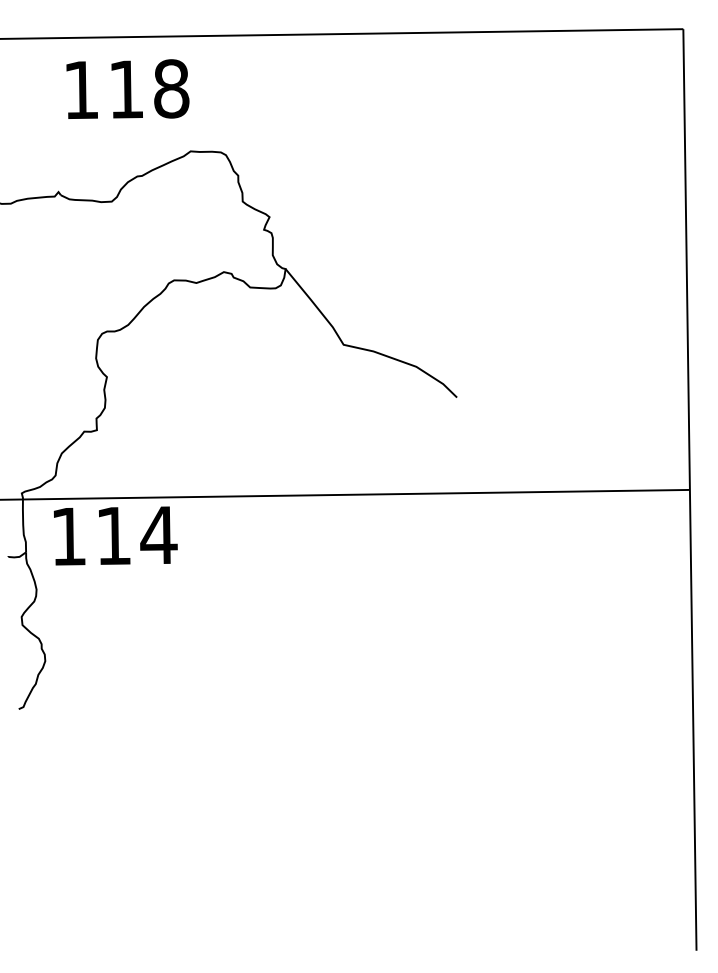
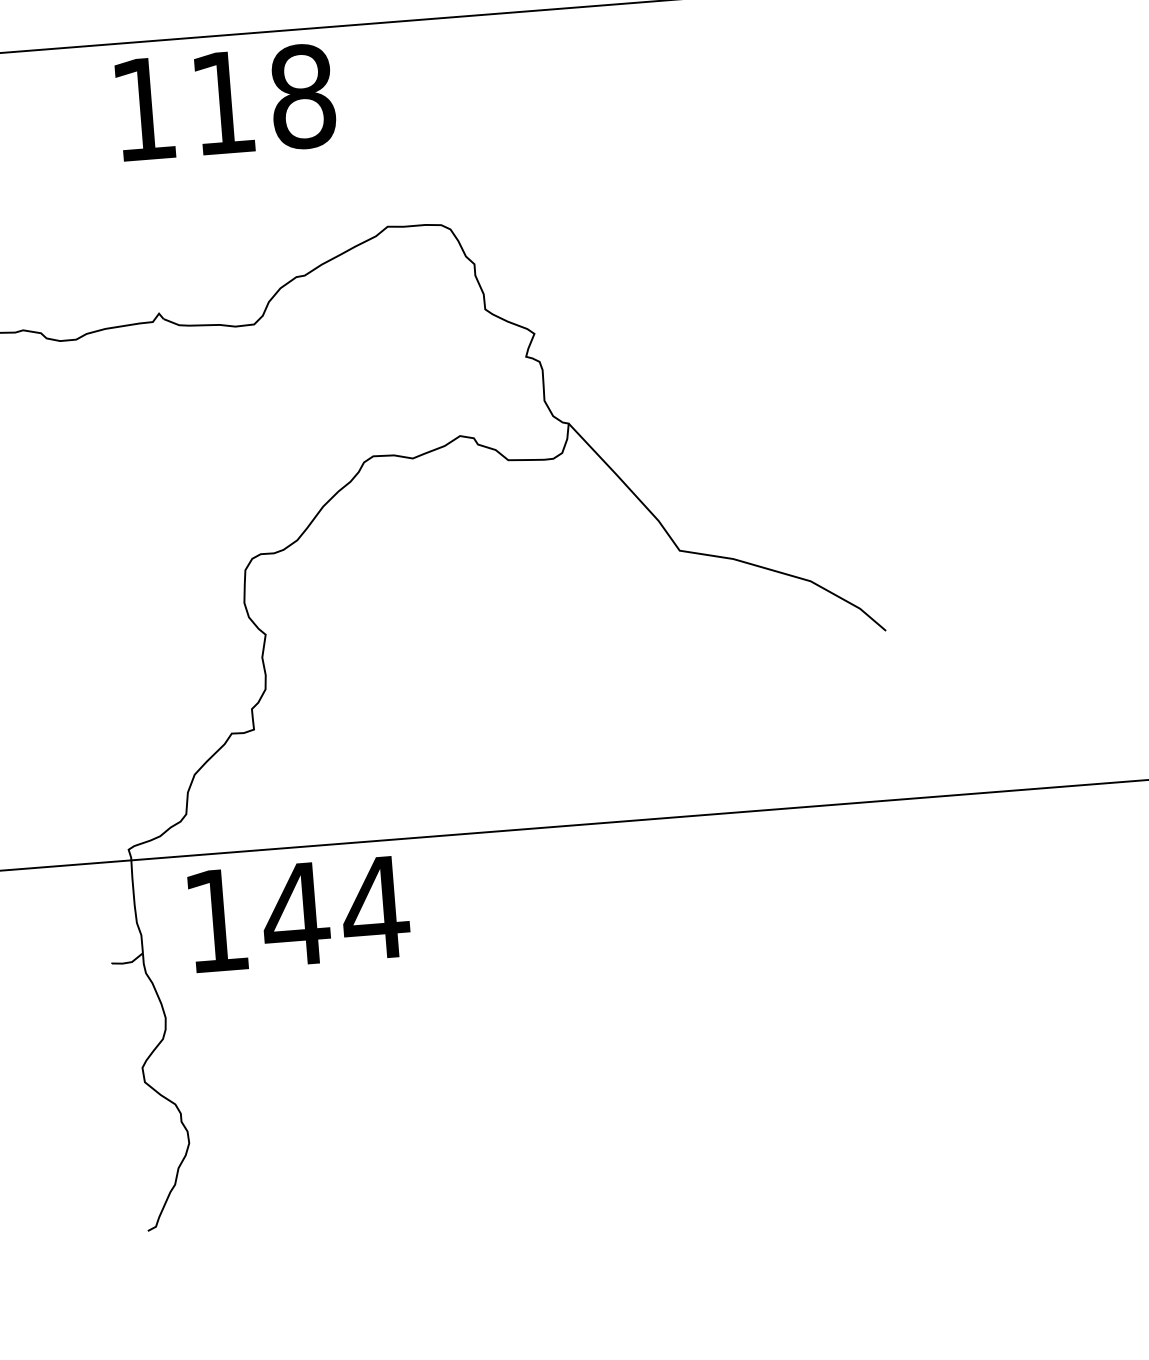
text: (127, 88) -> (225, 100), moved
text: (113, 535) -> (295, 913), 114 -> 144

